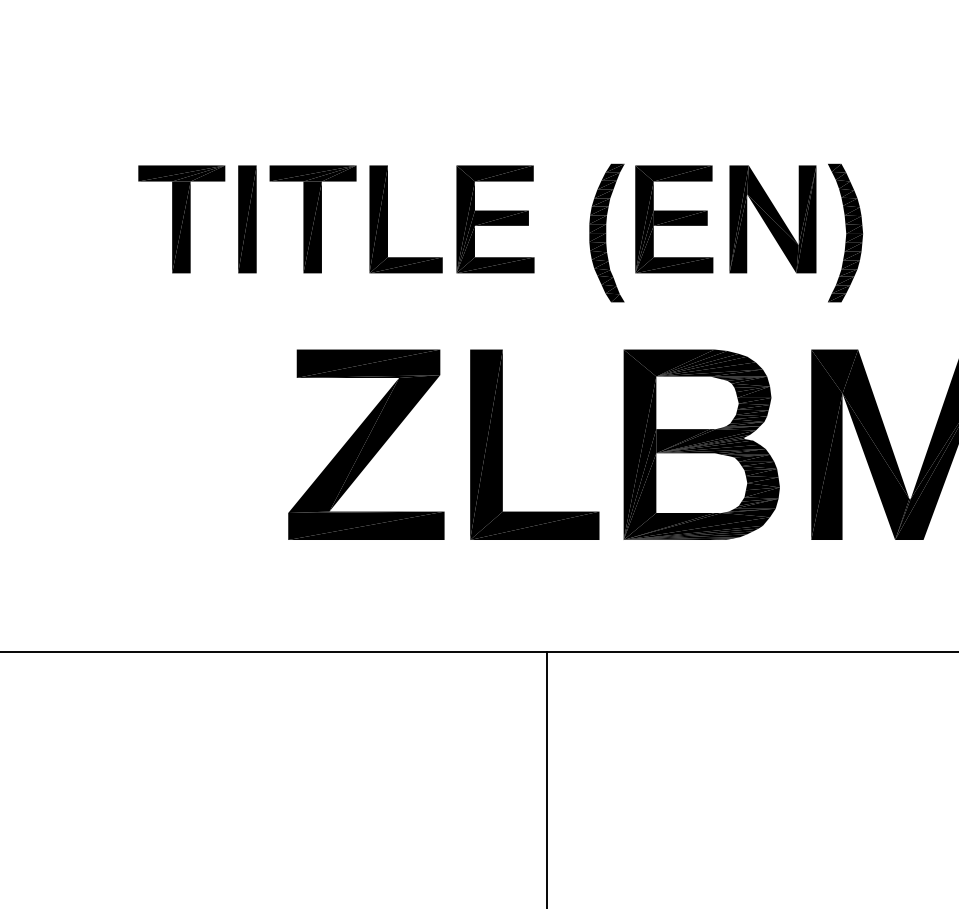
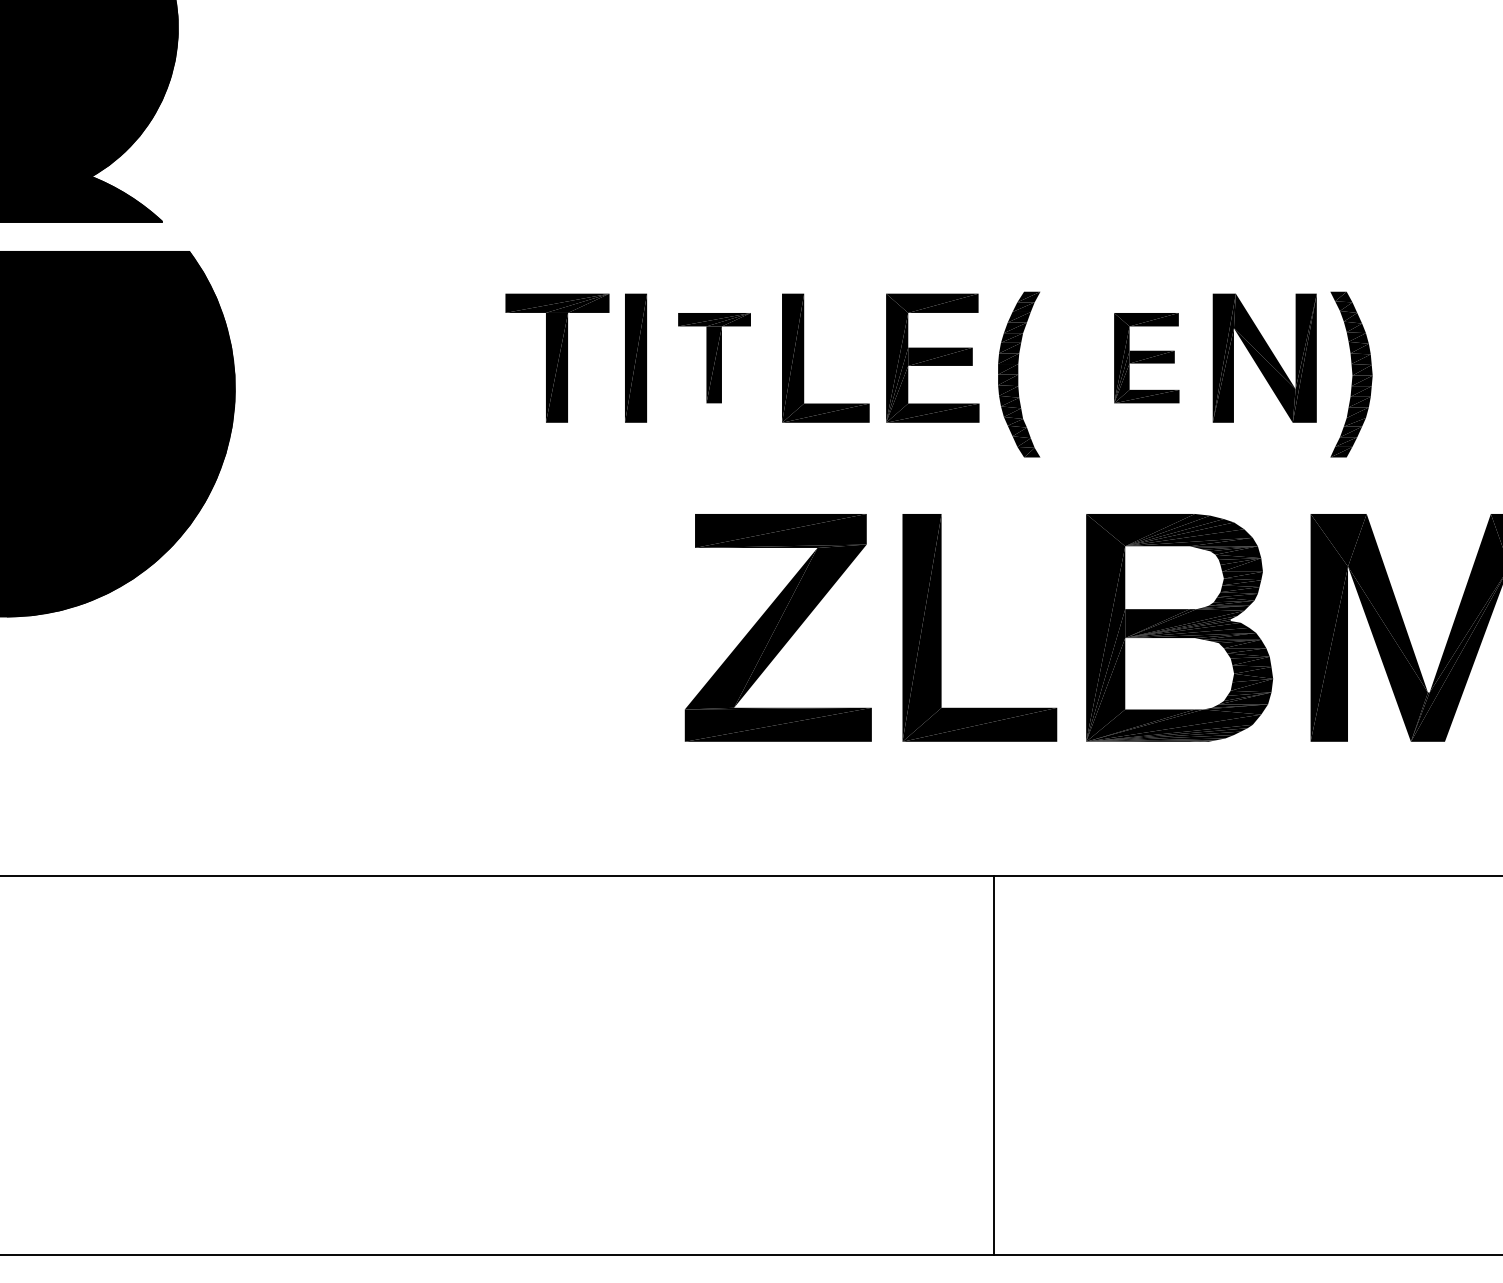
part: (313, 218) -> (714, 357), size x0.7
part: (674, 218) -> (1146, 357), size x0.7
part: (607, 233) -> (1019, 374), moved

